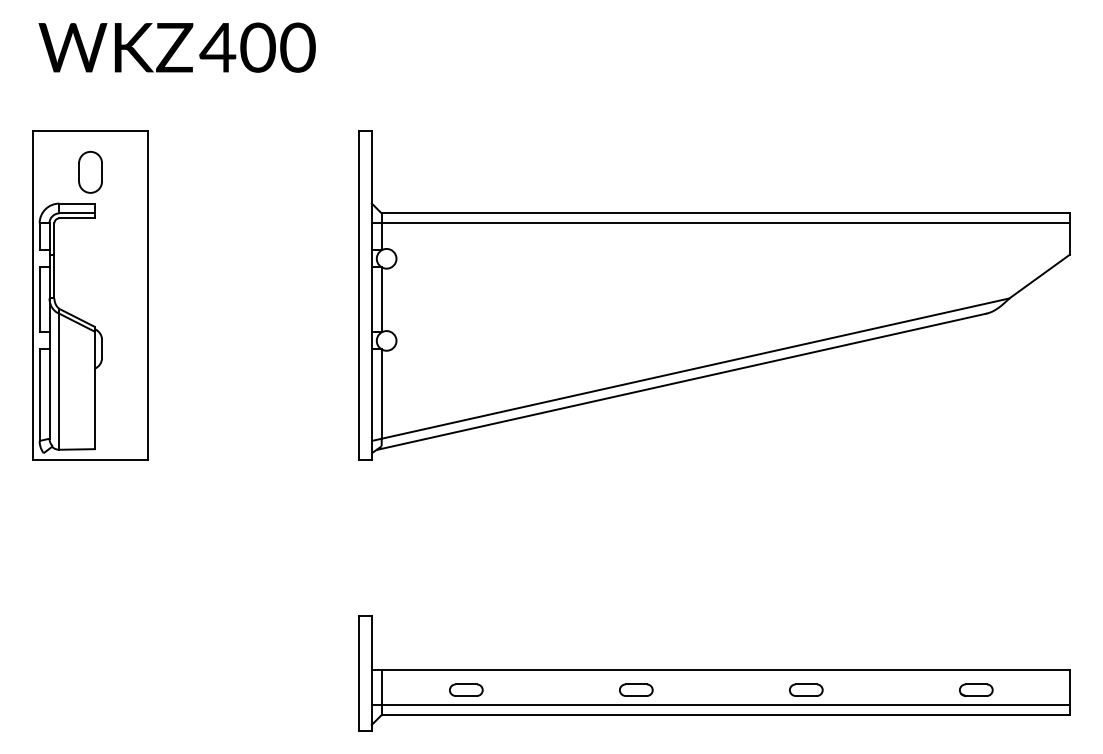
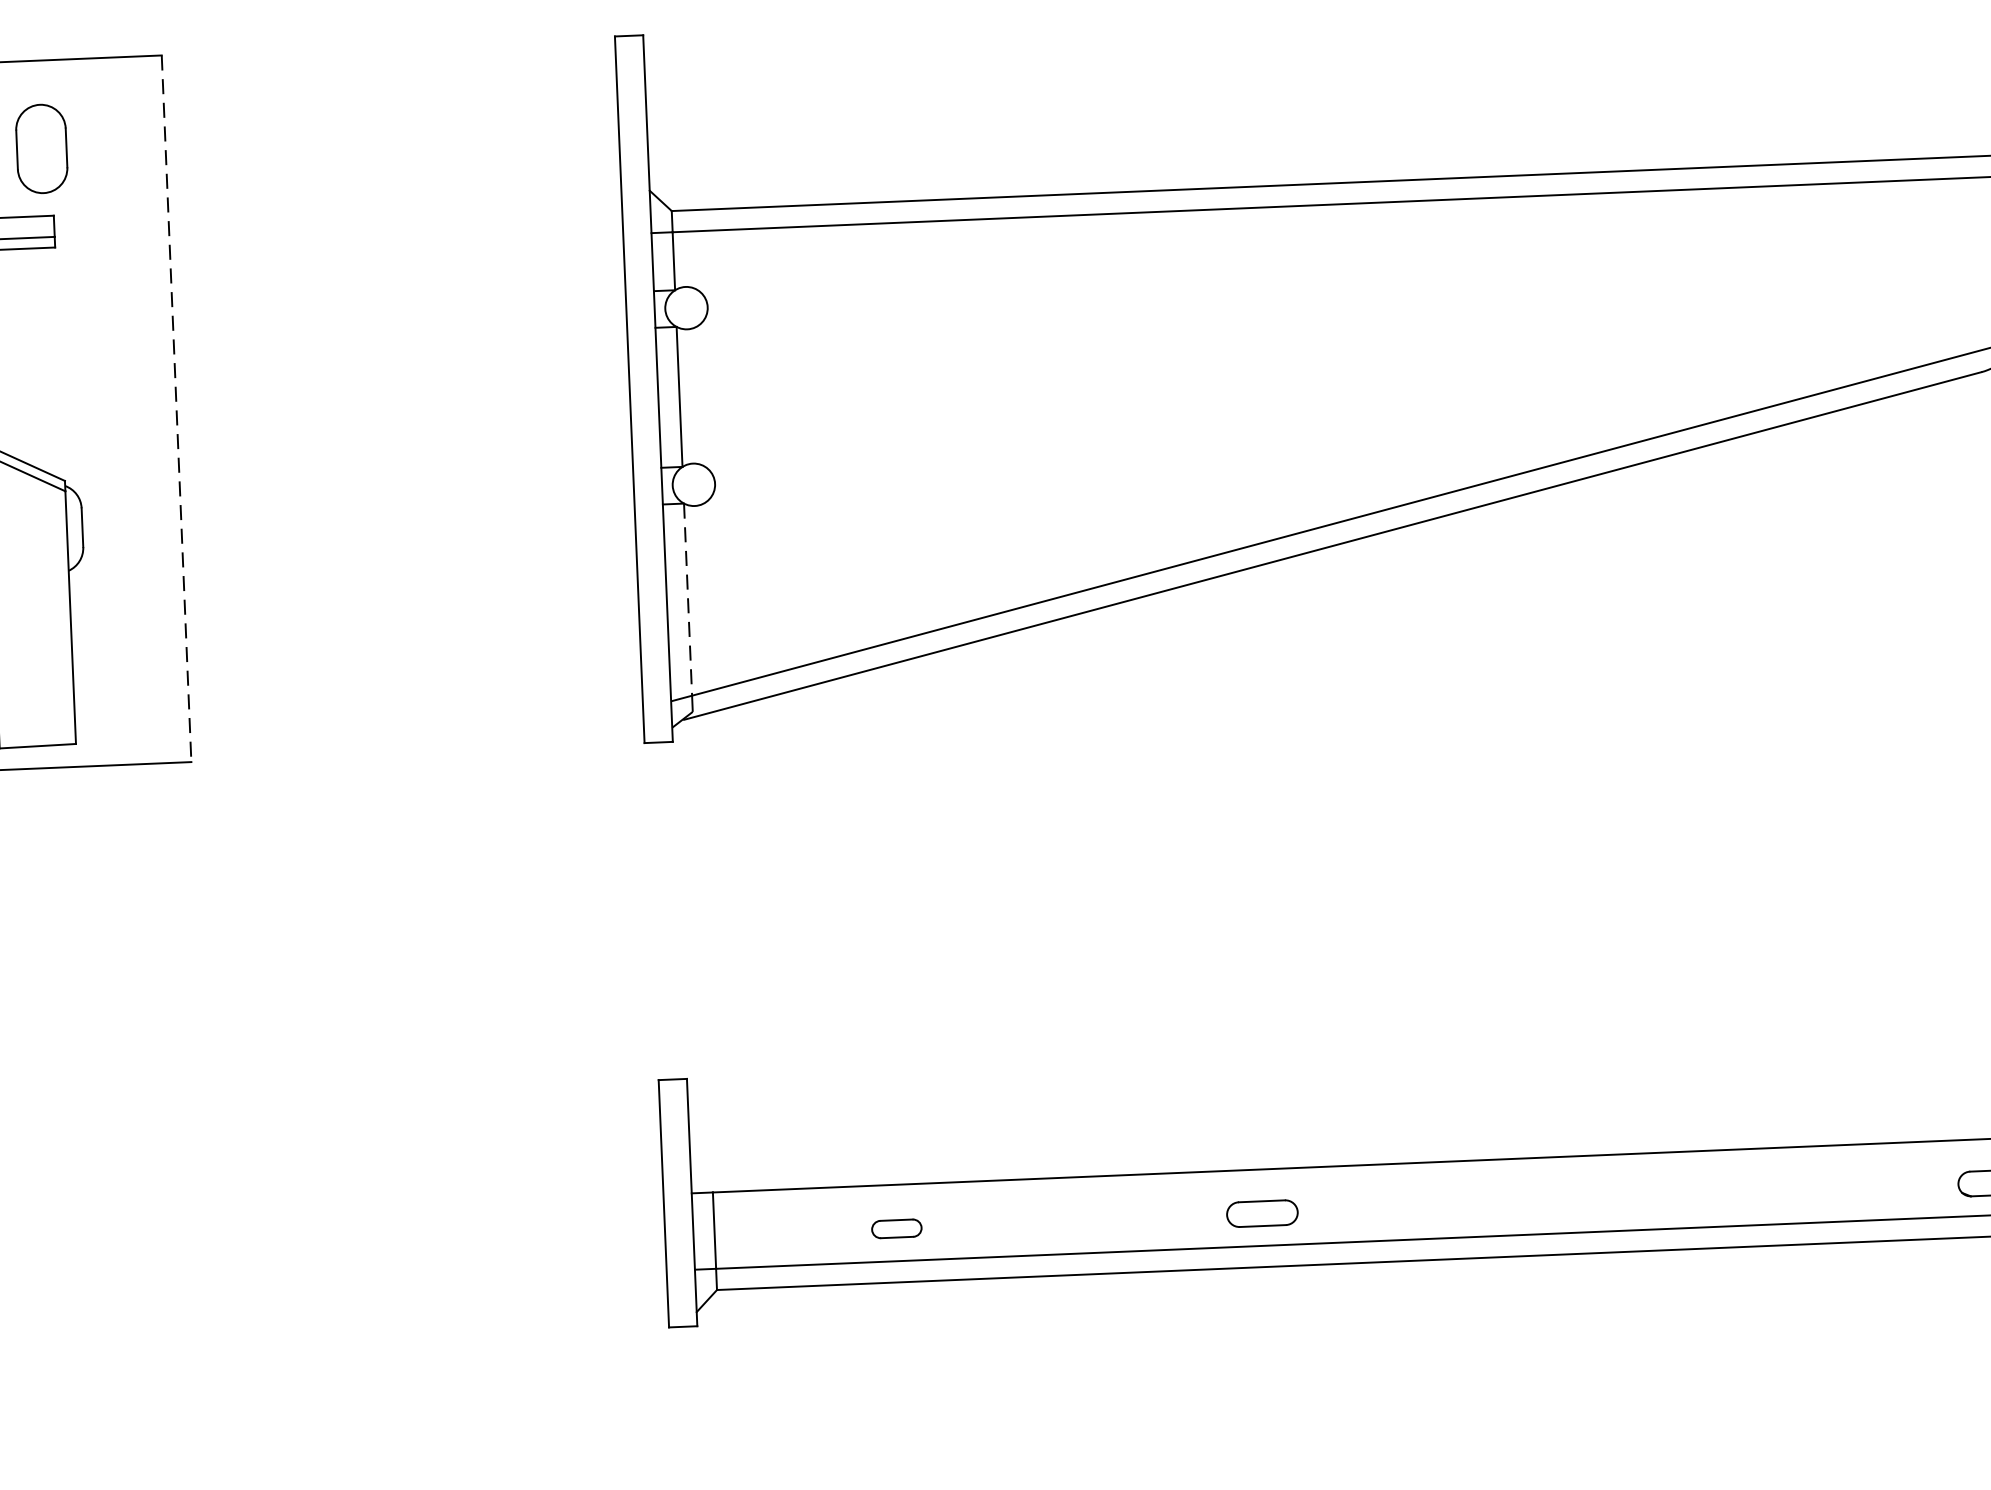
line: (148, 296) -> (177, 410), solid -> dashed
line: (381, 394) -> (687, 600), solid -> dashed
part: (466, 689) -> (897, 1227), size x0.7
part: (806, 689) -> (1628, 1196), removed

